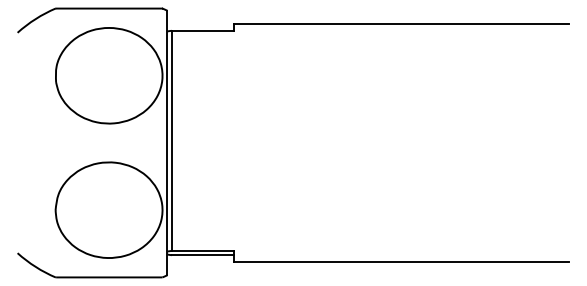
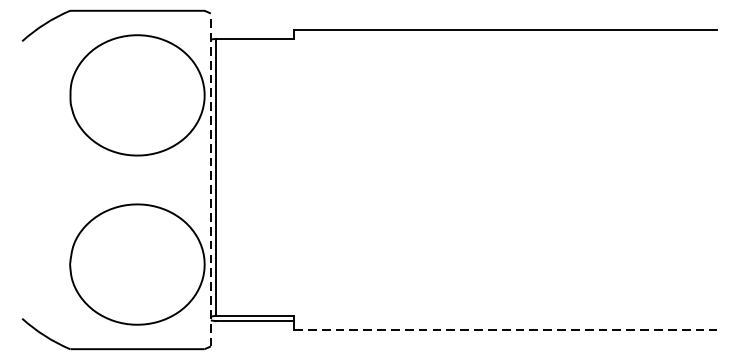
line: (167, 142) -> (210, 179), solid -> dashed
line: (401, 261) -> (505, 329), solid -> dashed

